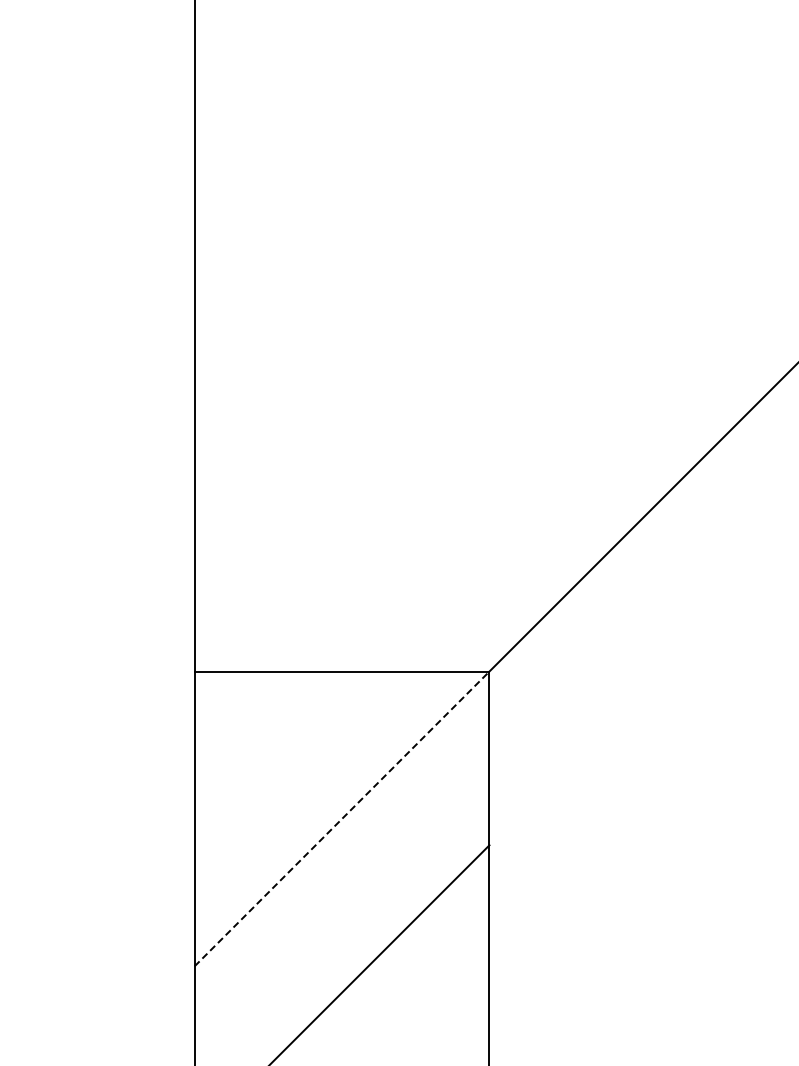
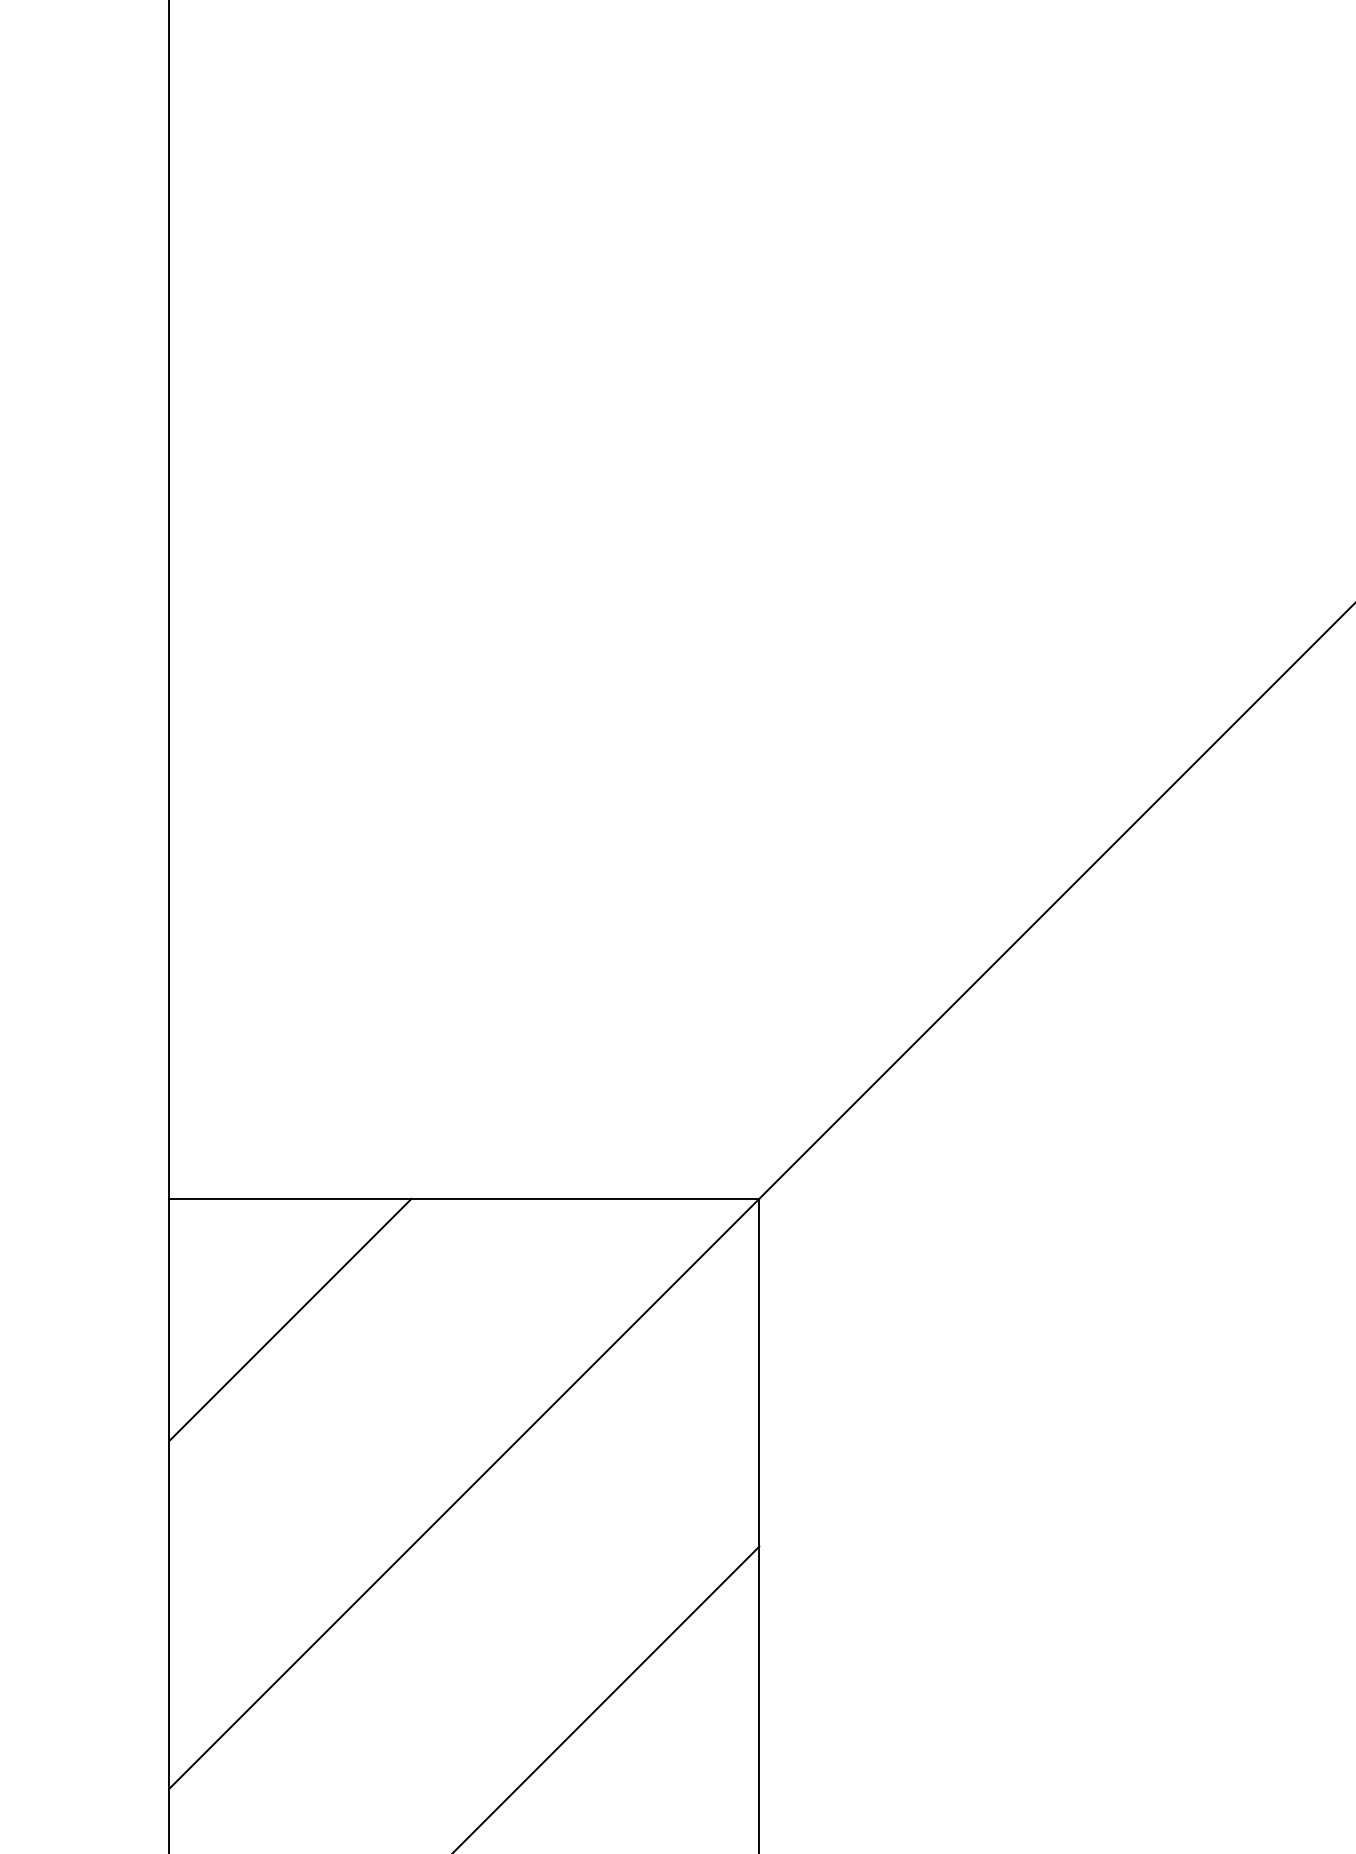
line: (254, 731) -> (288, 1318), added
line: (342, 818) -> (465, 1493), dashed -> solid

